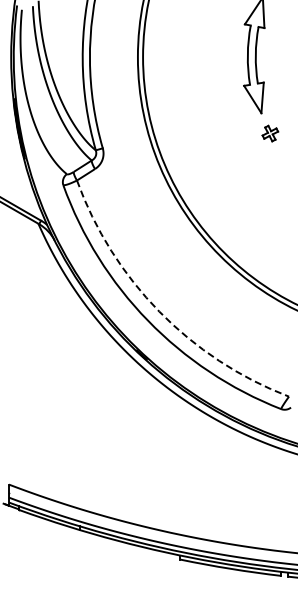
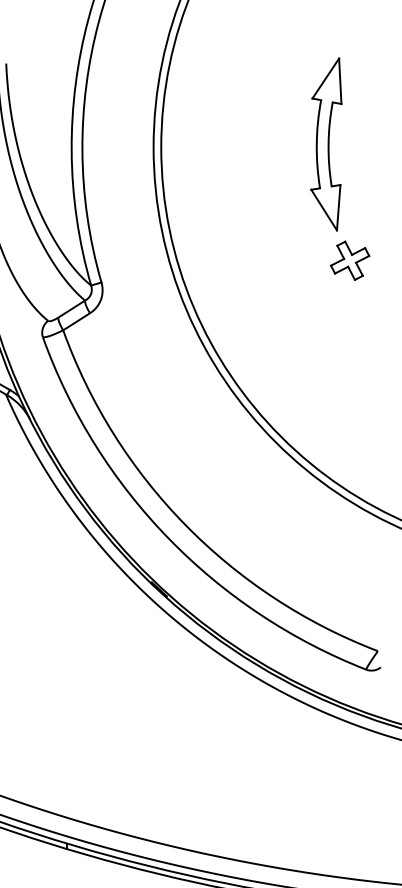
part: (270, 133) -> (350, 260), size x1.67
arc: (159, 311) -> (185, 524), dashed -> solid

